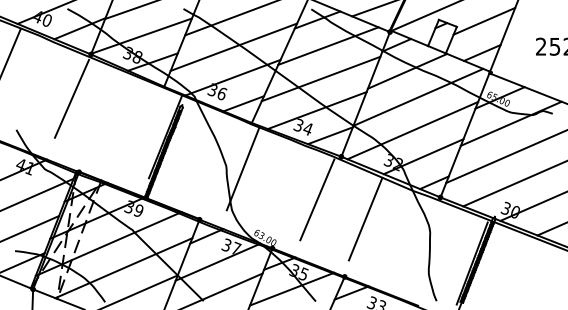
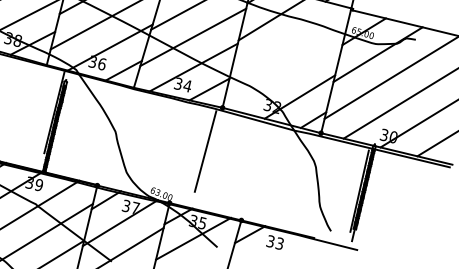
line: (418, 96) -> (287, 41), removed
line: (412, 130) -> (286, 73), removed
line: (242, 169) -> (131, 132), removed
line: (365, 219) -> (253, 163), removed

